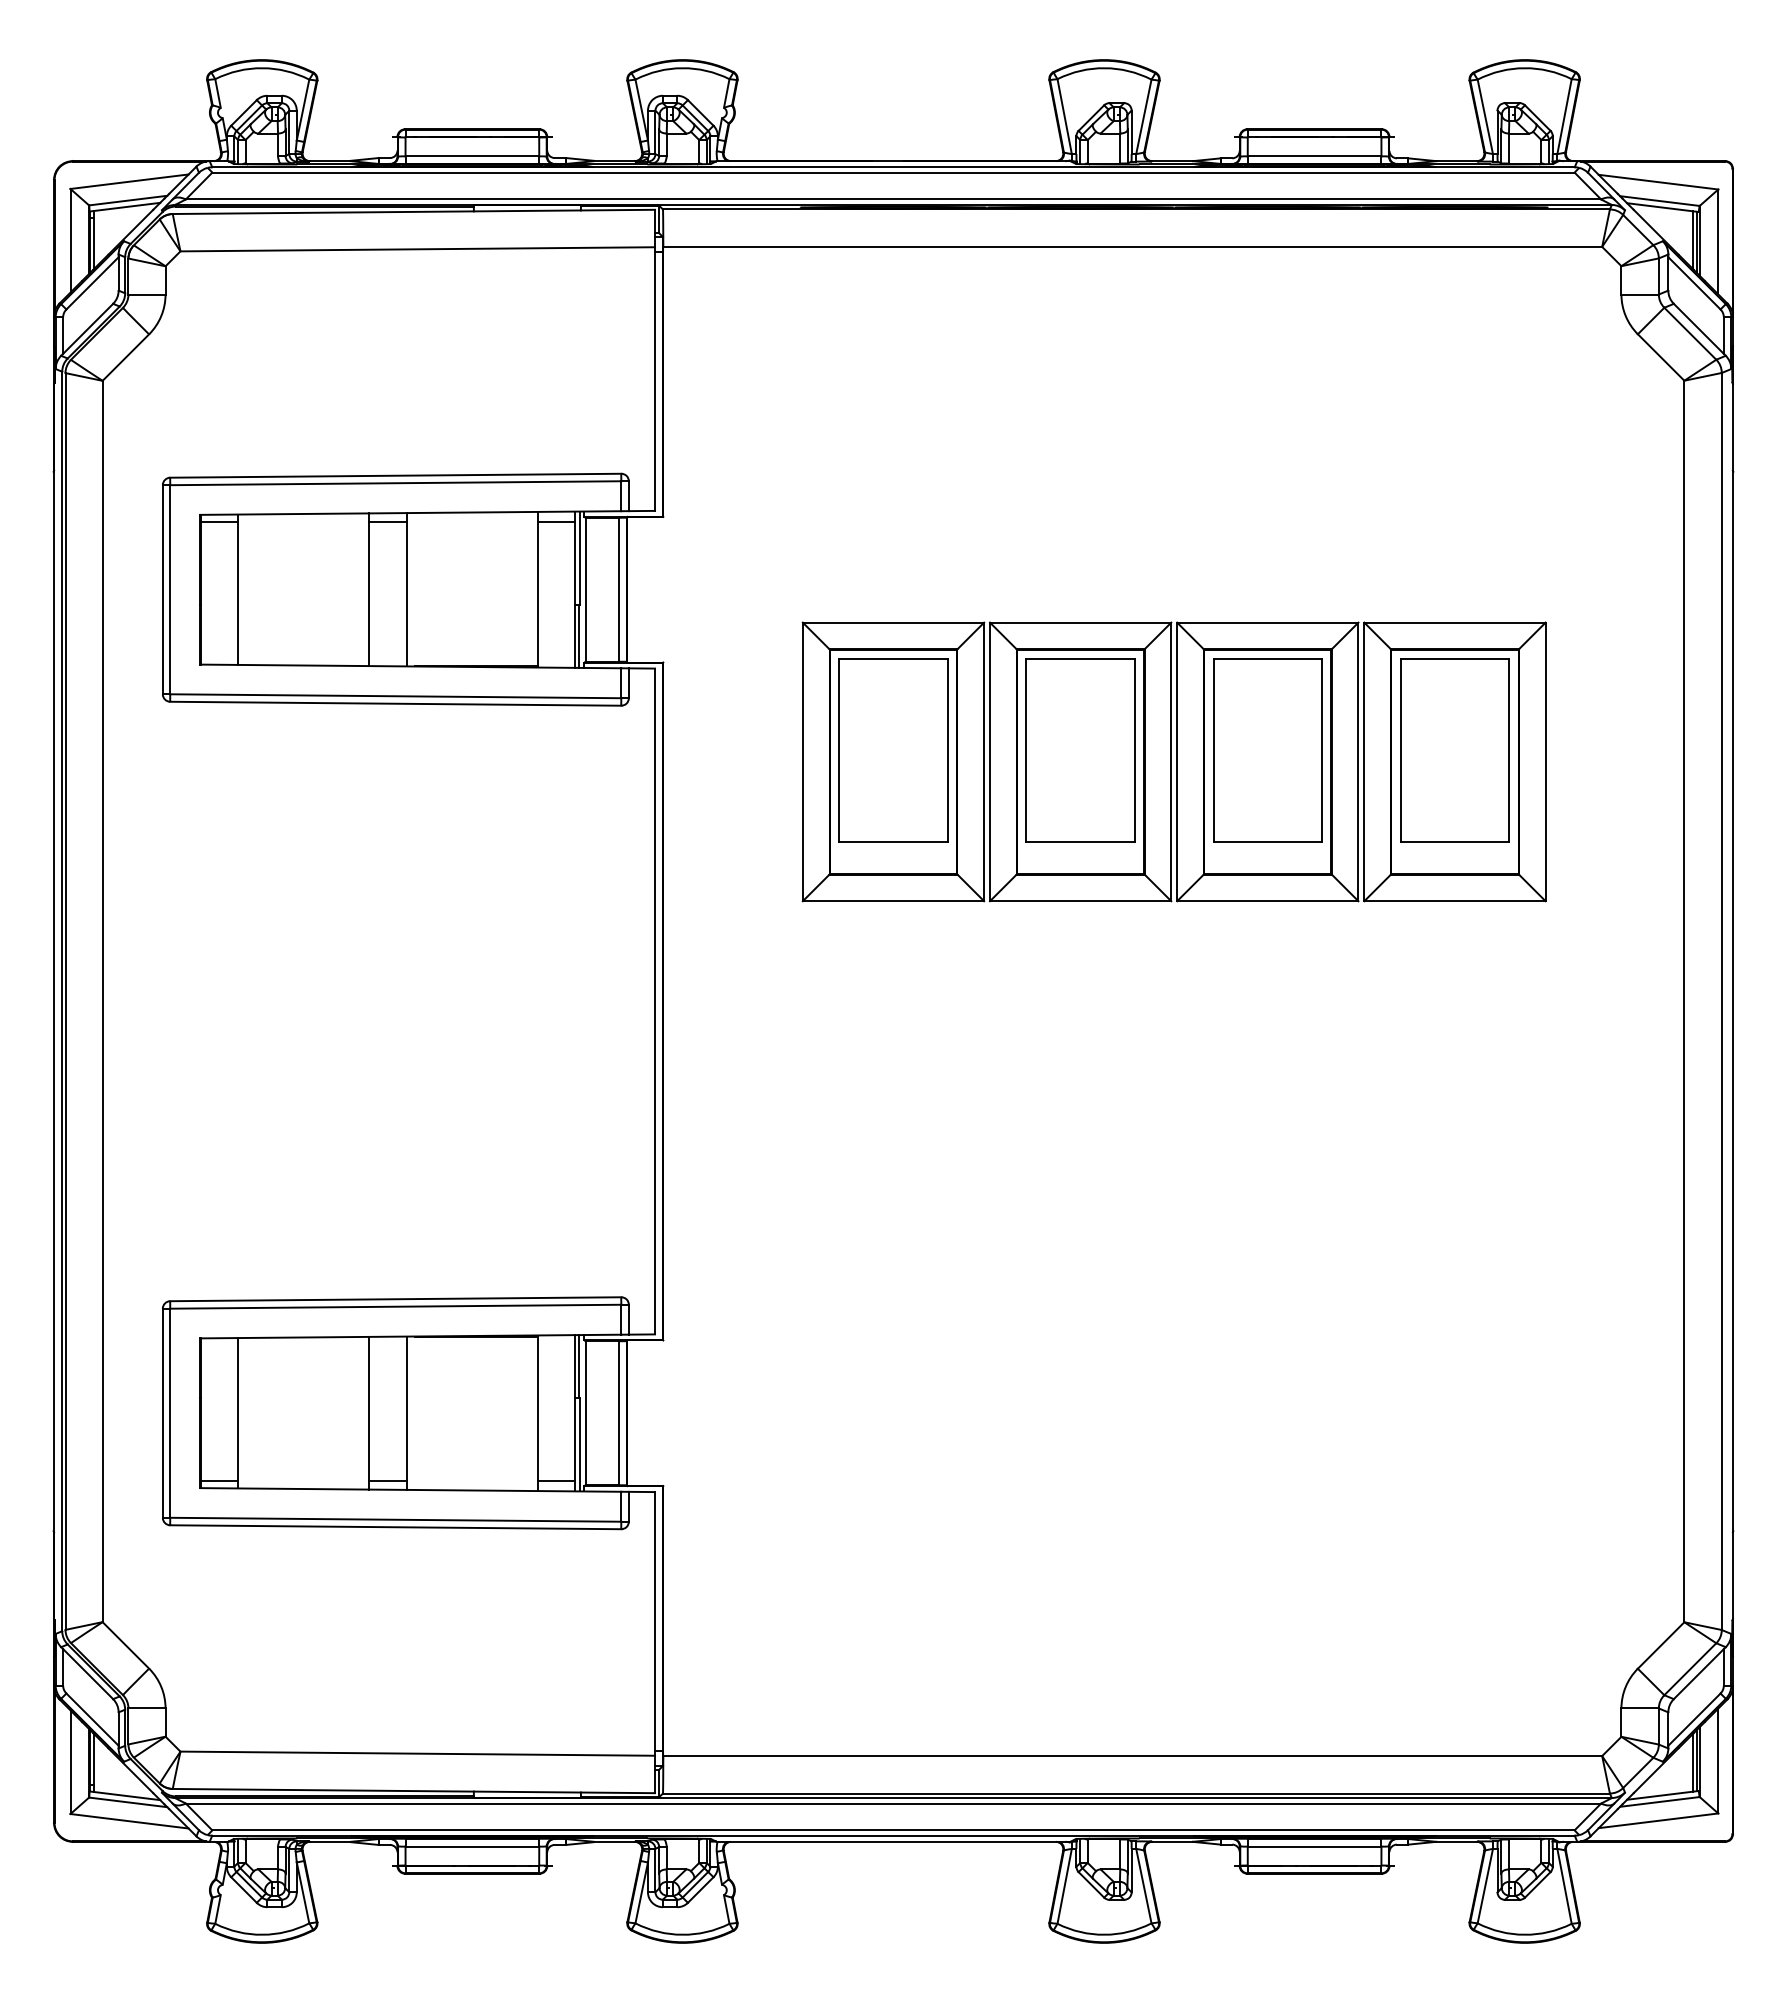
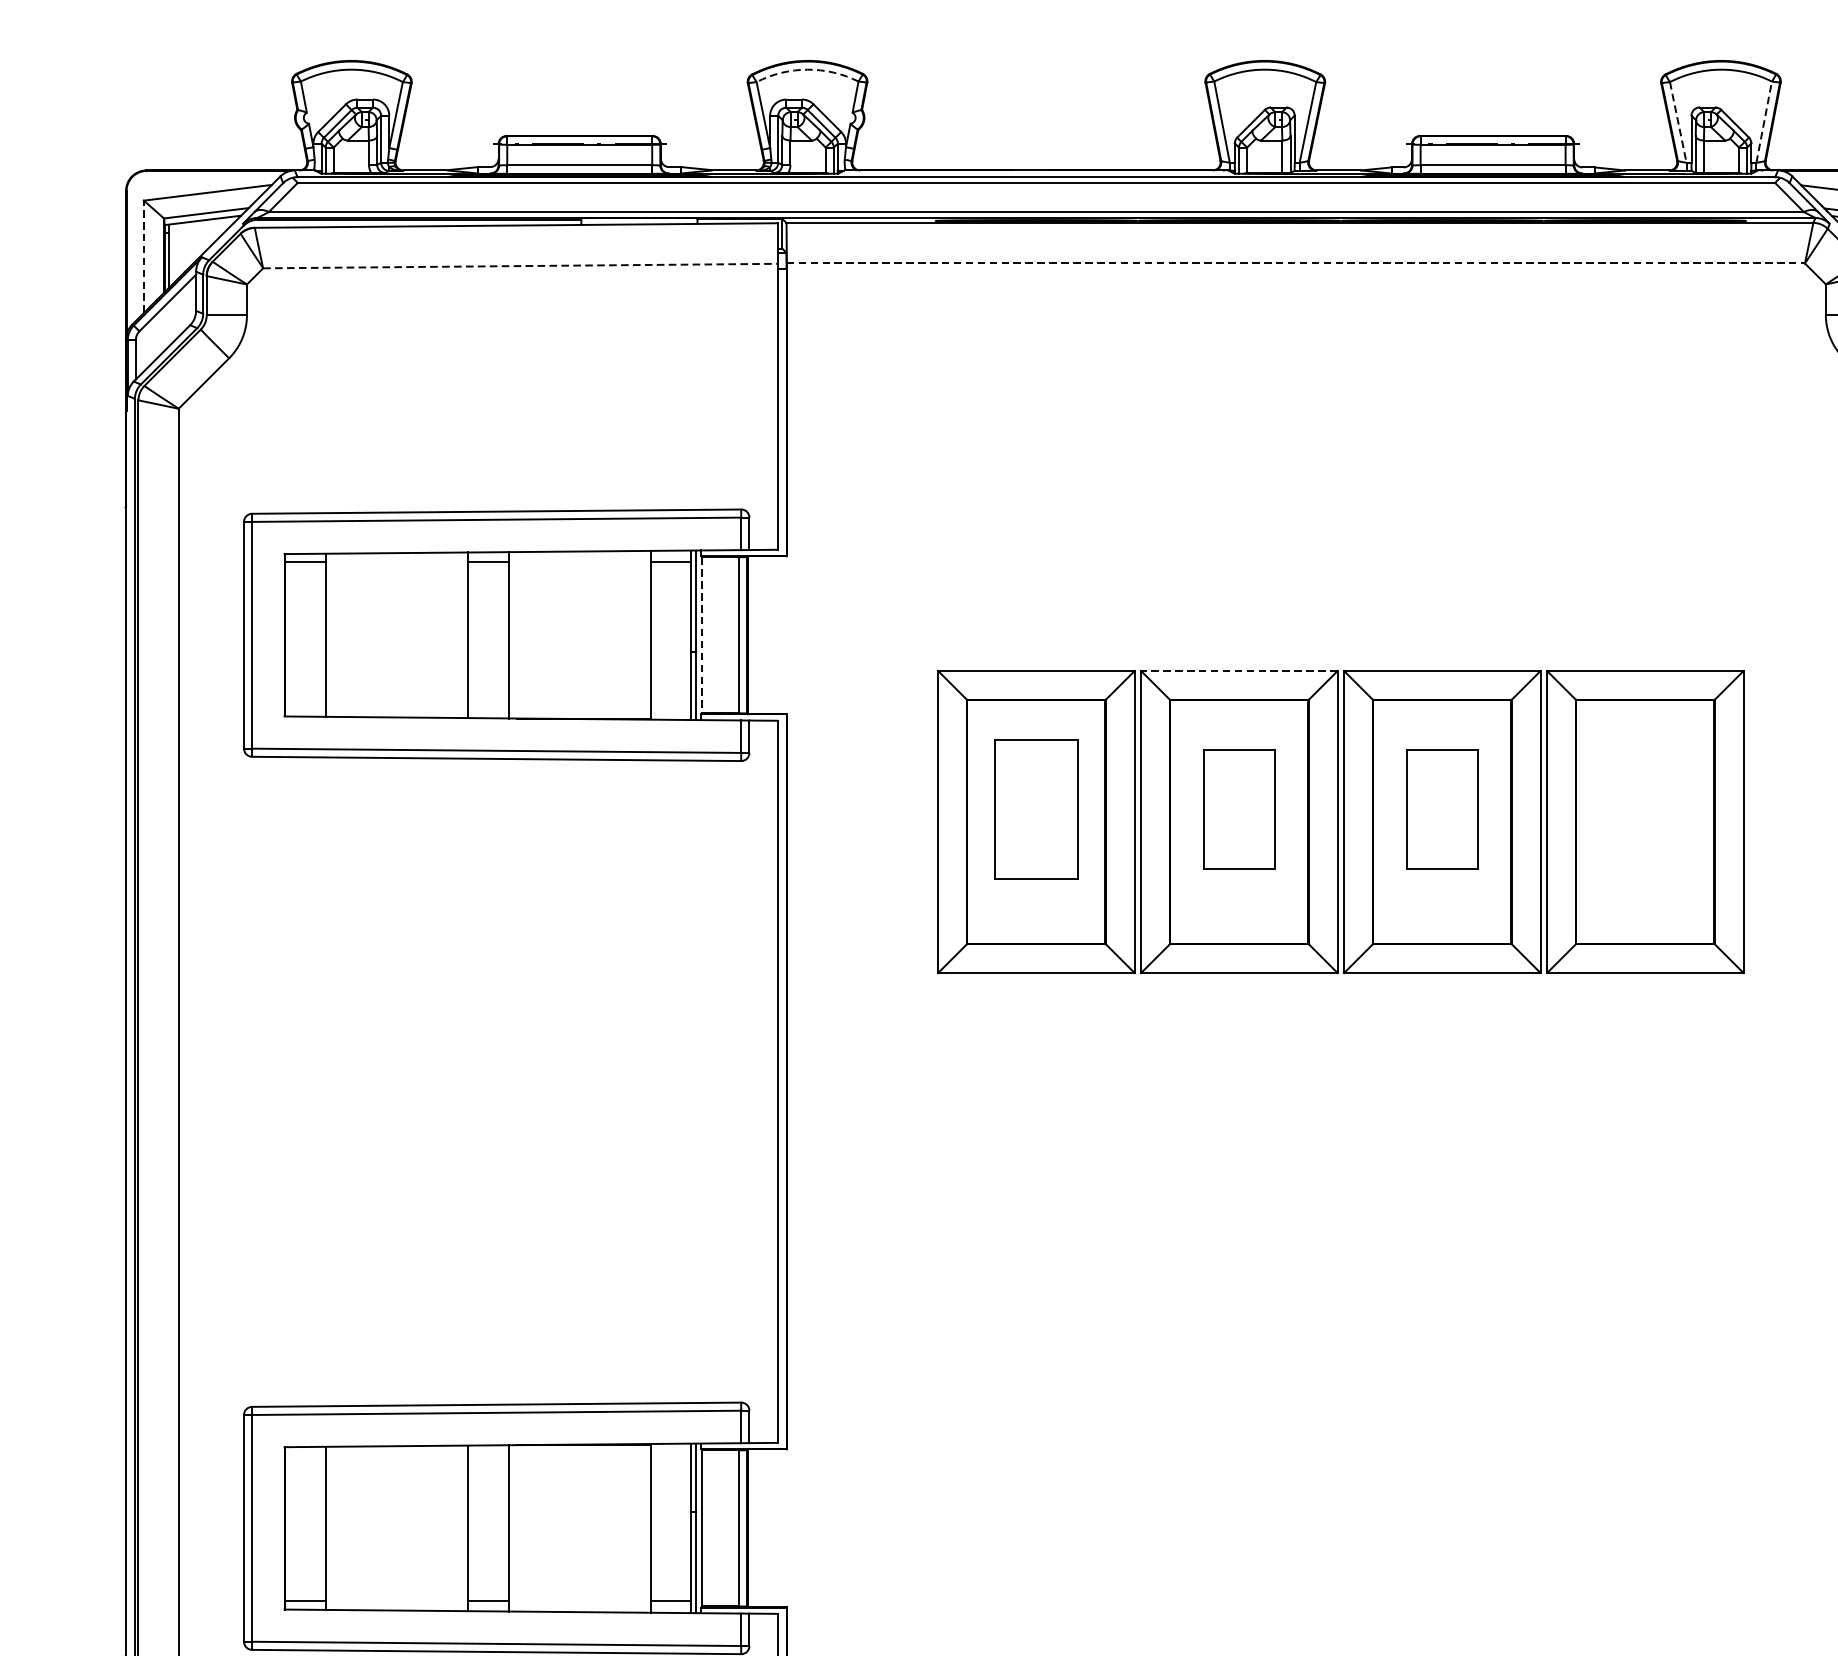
arc: (682, 68) -> (807, 69), solid -> dashed
line: (1564, 116) -> (1764, 122), solid -> dashed
line: (1485, 117) -> (1678, 123), solid -> dashed
line: (70, 240) -> (143, 256), solid -> dashed
line: (1133, 246) -> (1296, 263), solid -> dashed
line: (418, 249) -> (521, 266), solid -> dashed
line: (585, 589) -> (702, 635), solid -> dashed
line: (1080, 622) -> (1239, 670), solid -> dashed
part: (893, 750) -> (1036, 809), size x0.7
part: (1080, 750) -> (1239, 809), size x0.6
part: (1267, 750) -> (1442, 809), size x0.6
part: (1454, 750) -> (1644, 809), removed

